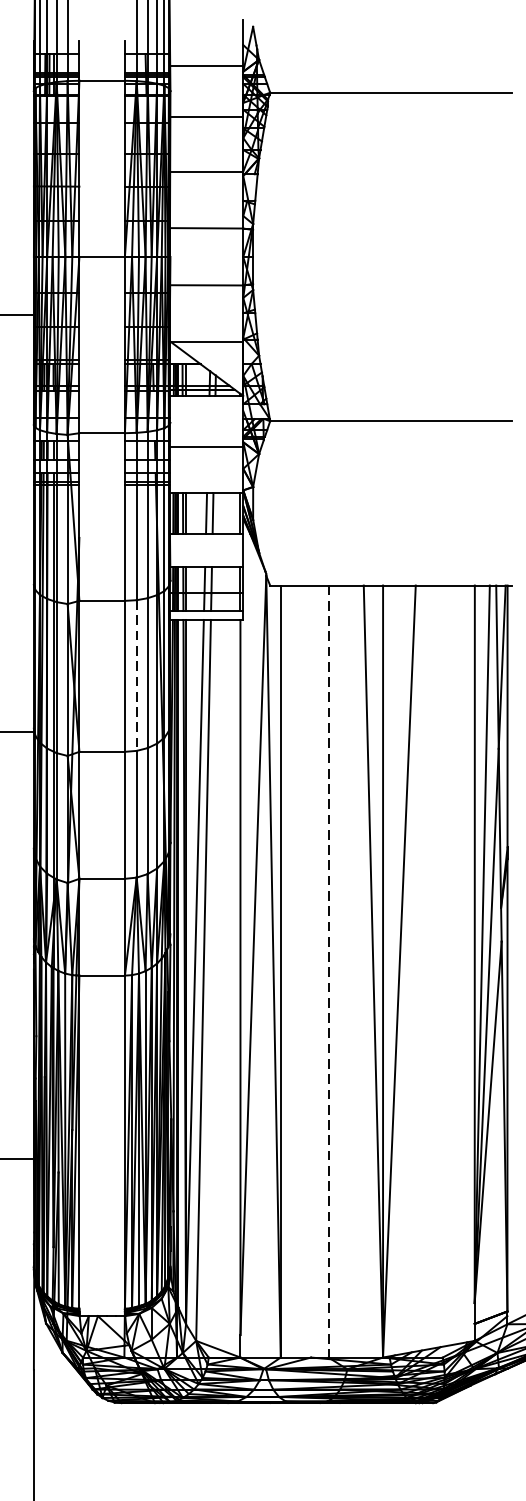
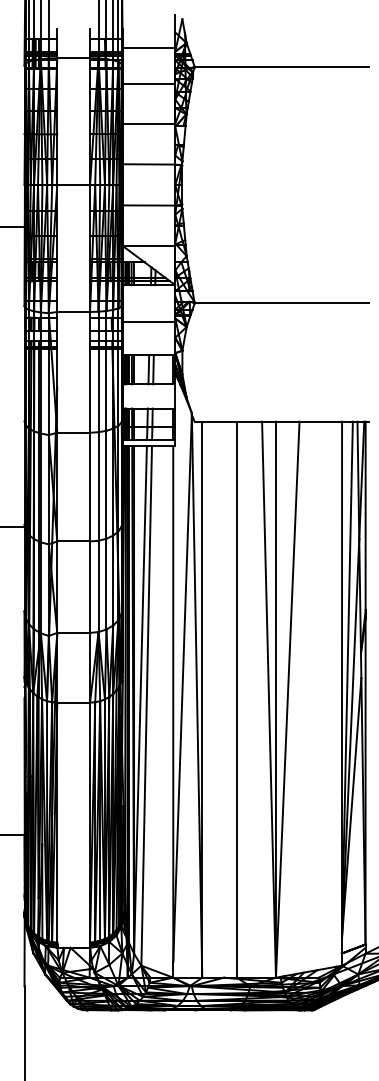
line: (136, 676) -> (98, 487), dashed -> solid
line: (328, 972) -> (236, 700), dashed -> solid

